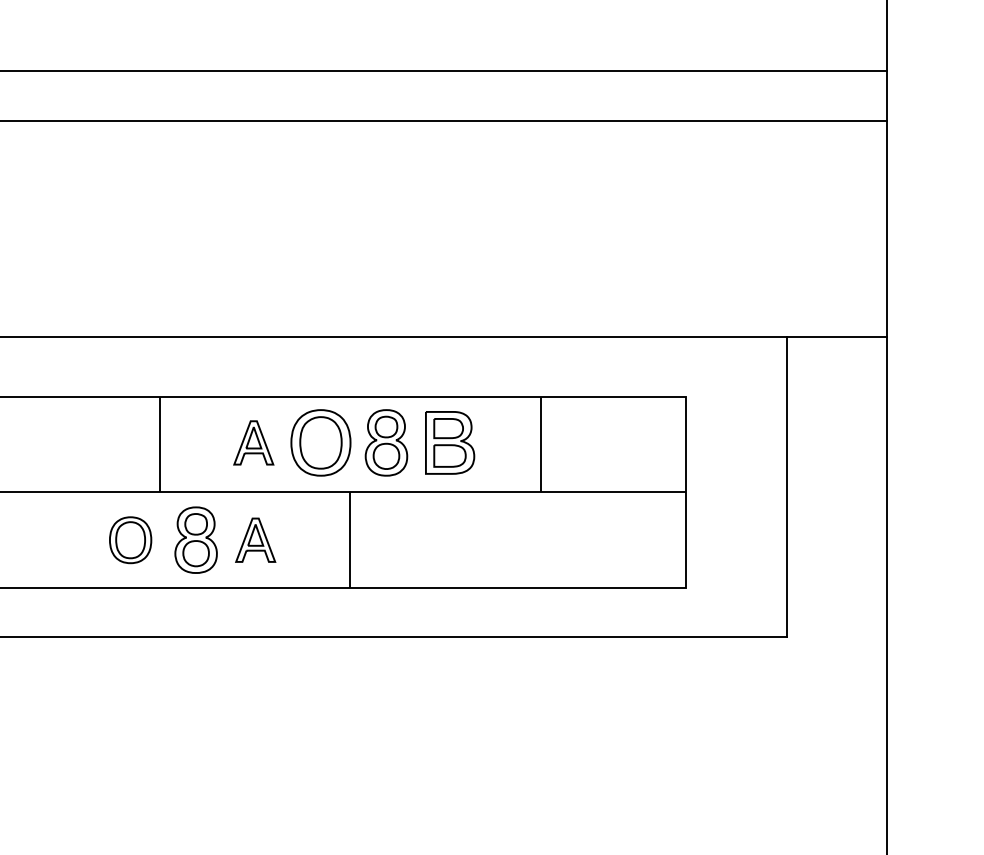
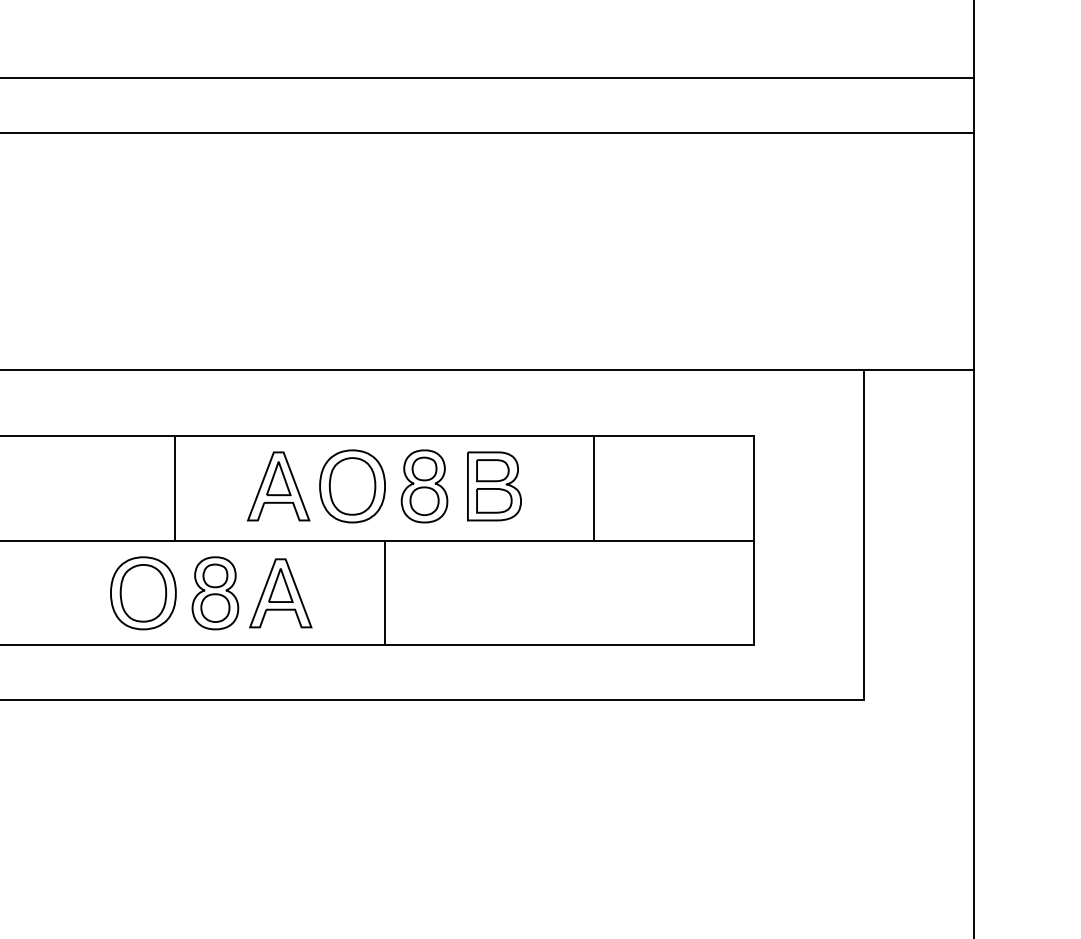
part: (253, 442) -> (278, 486), size x1.43
part: (130, 540) -> (143, 593), size x1.43
part: (255, 540) -> (280, 593), size x1.43

